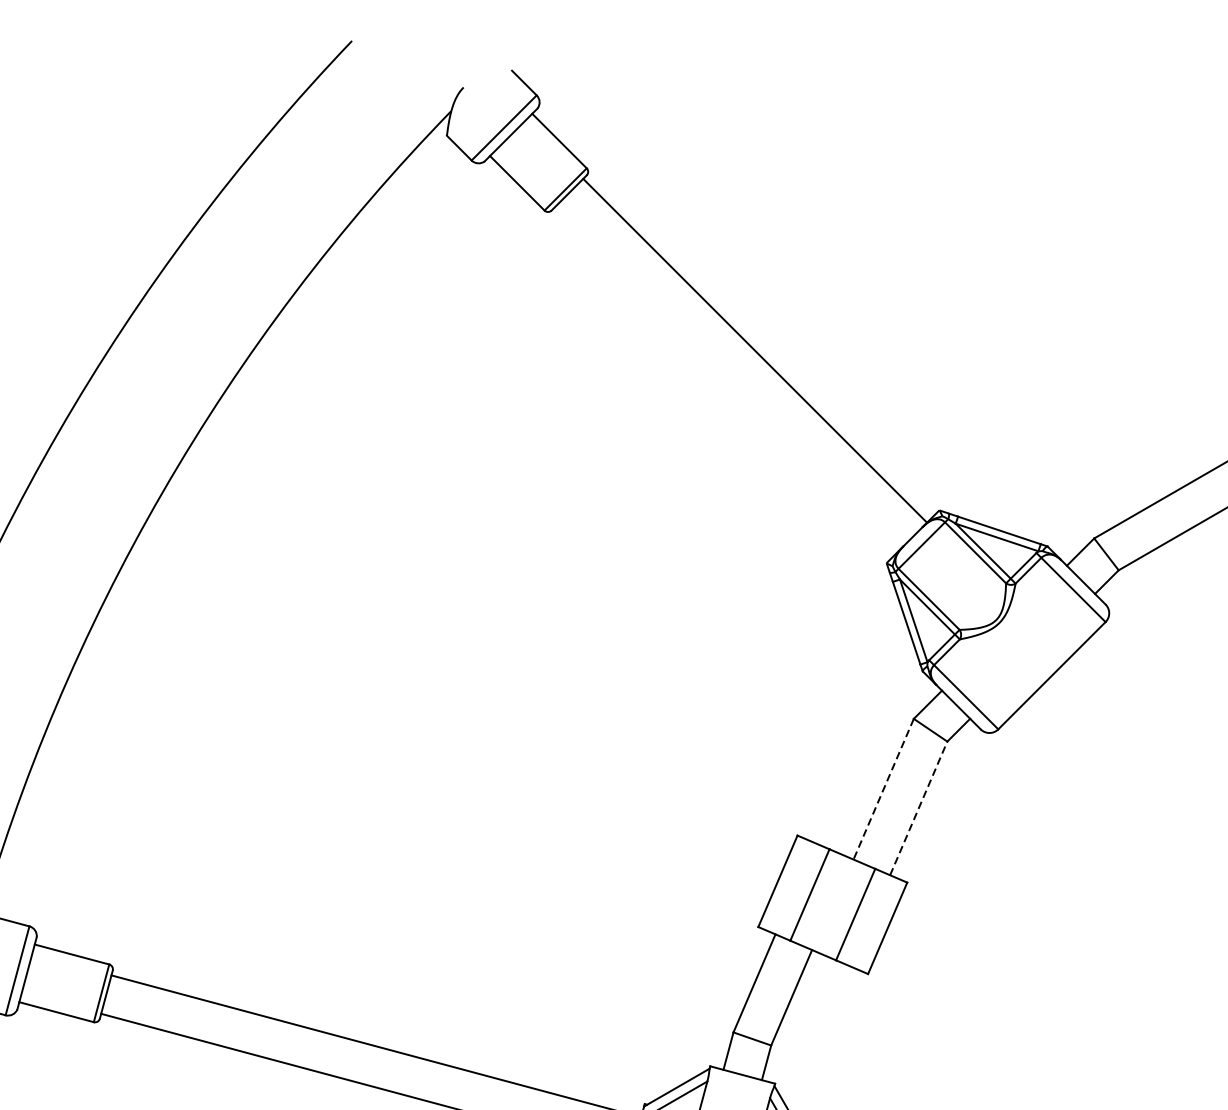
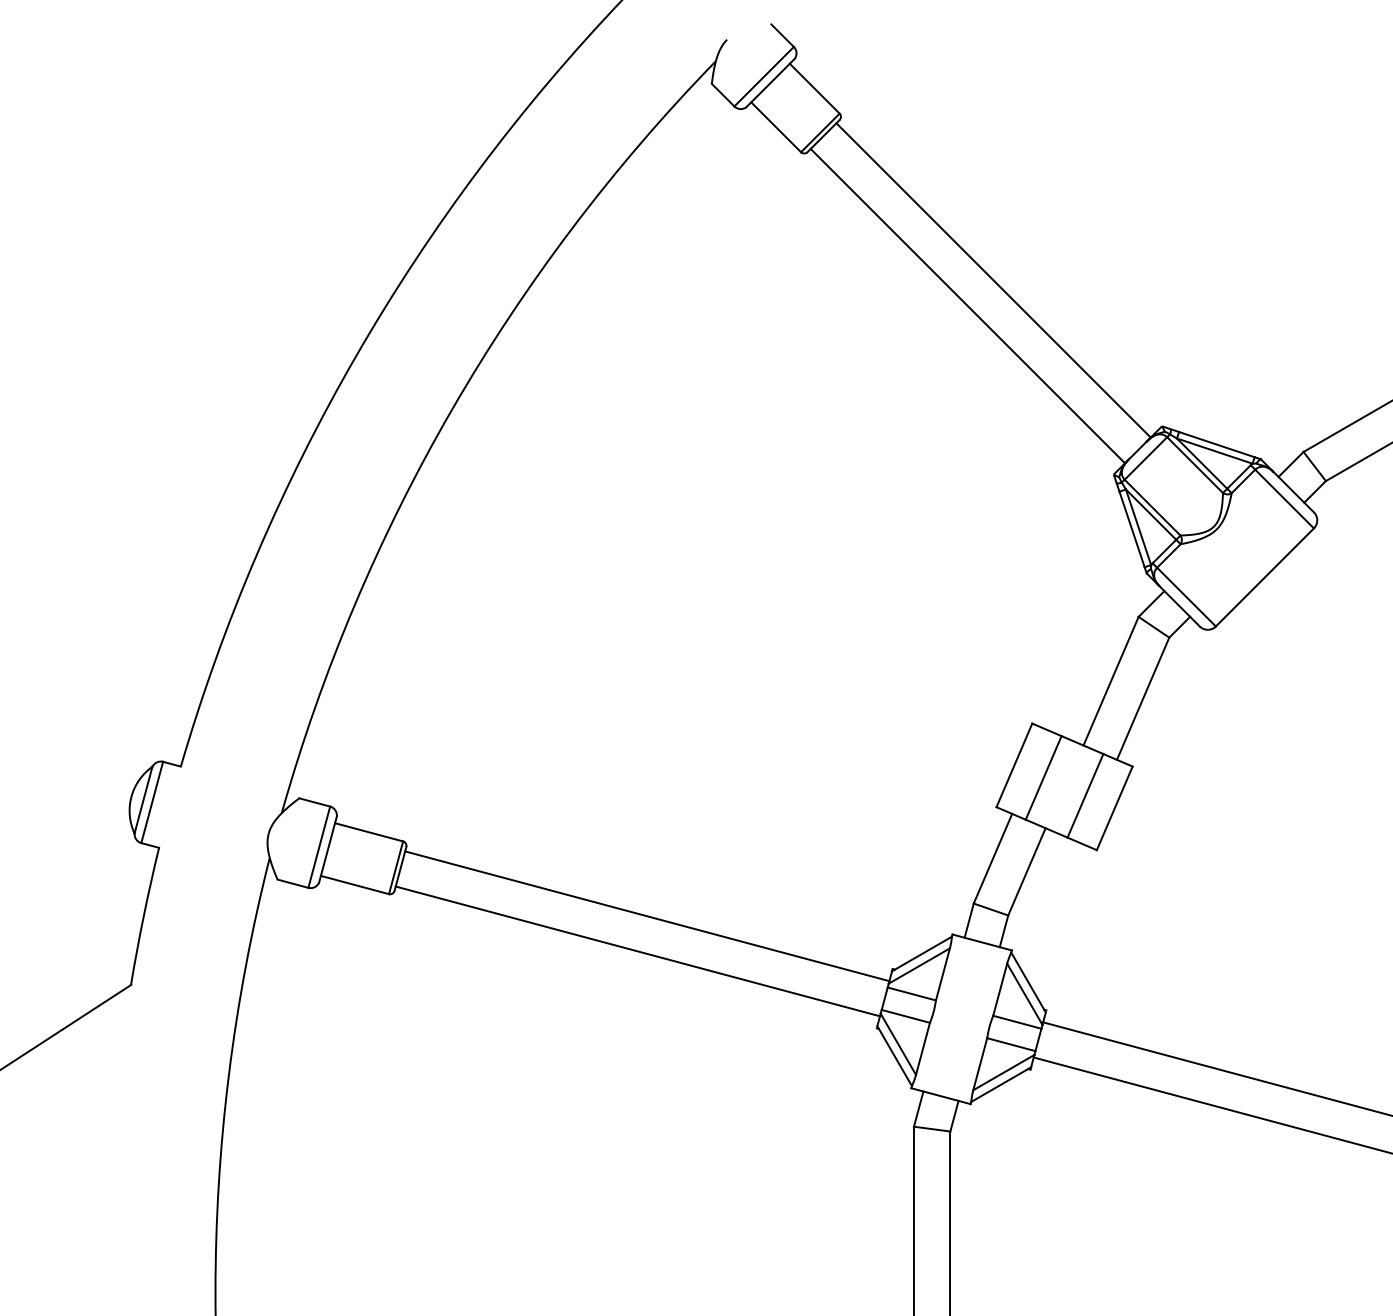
line: (726, 378) -> (967, 305), added
line: (884, 789) -> (1111, 681), dashed -> solid
line: (919, 808) -> (1143, 698), dashed -> solid

